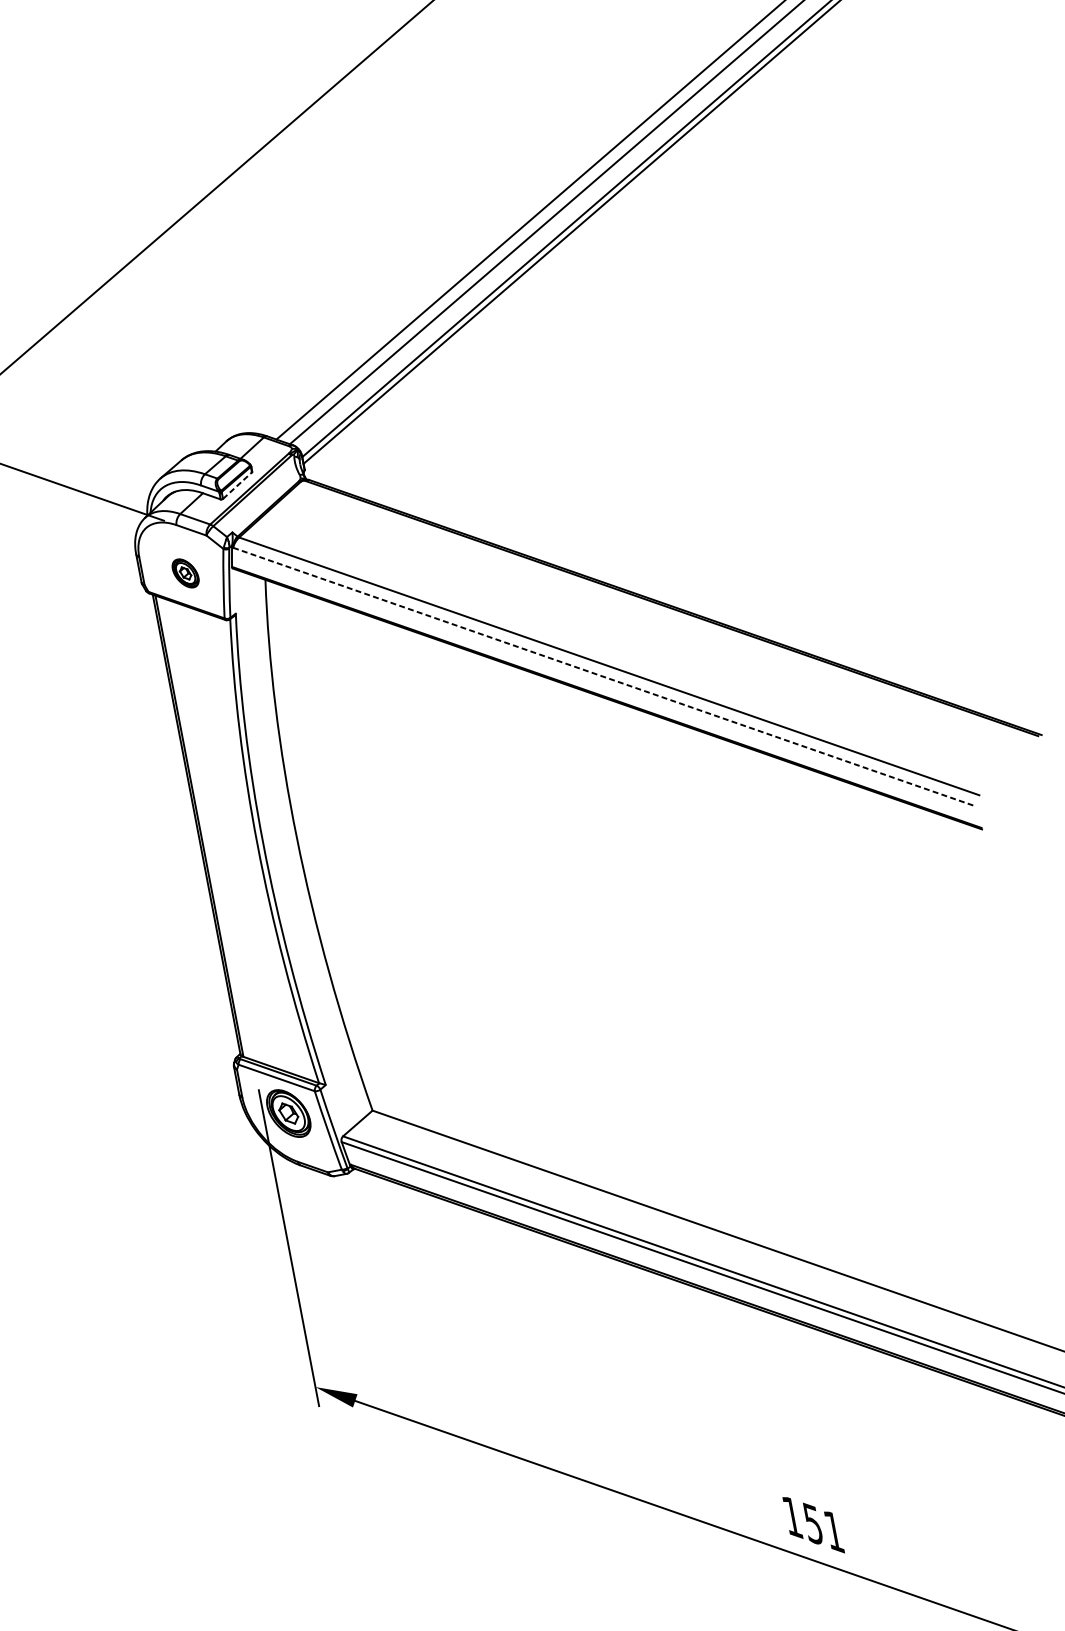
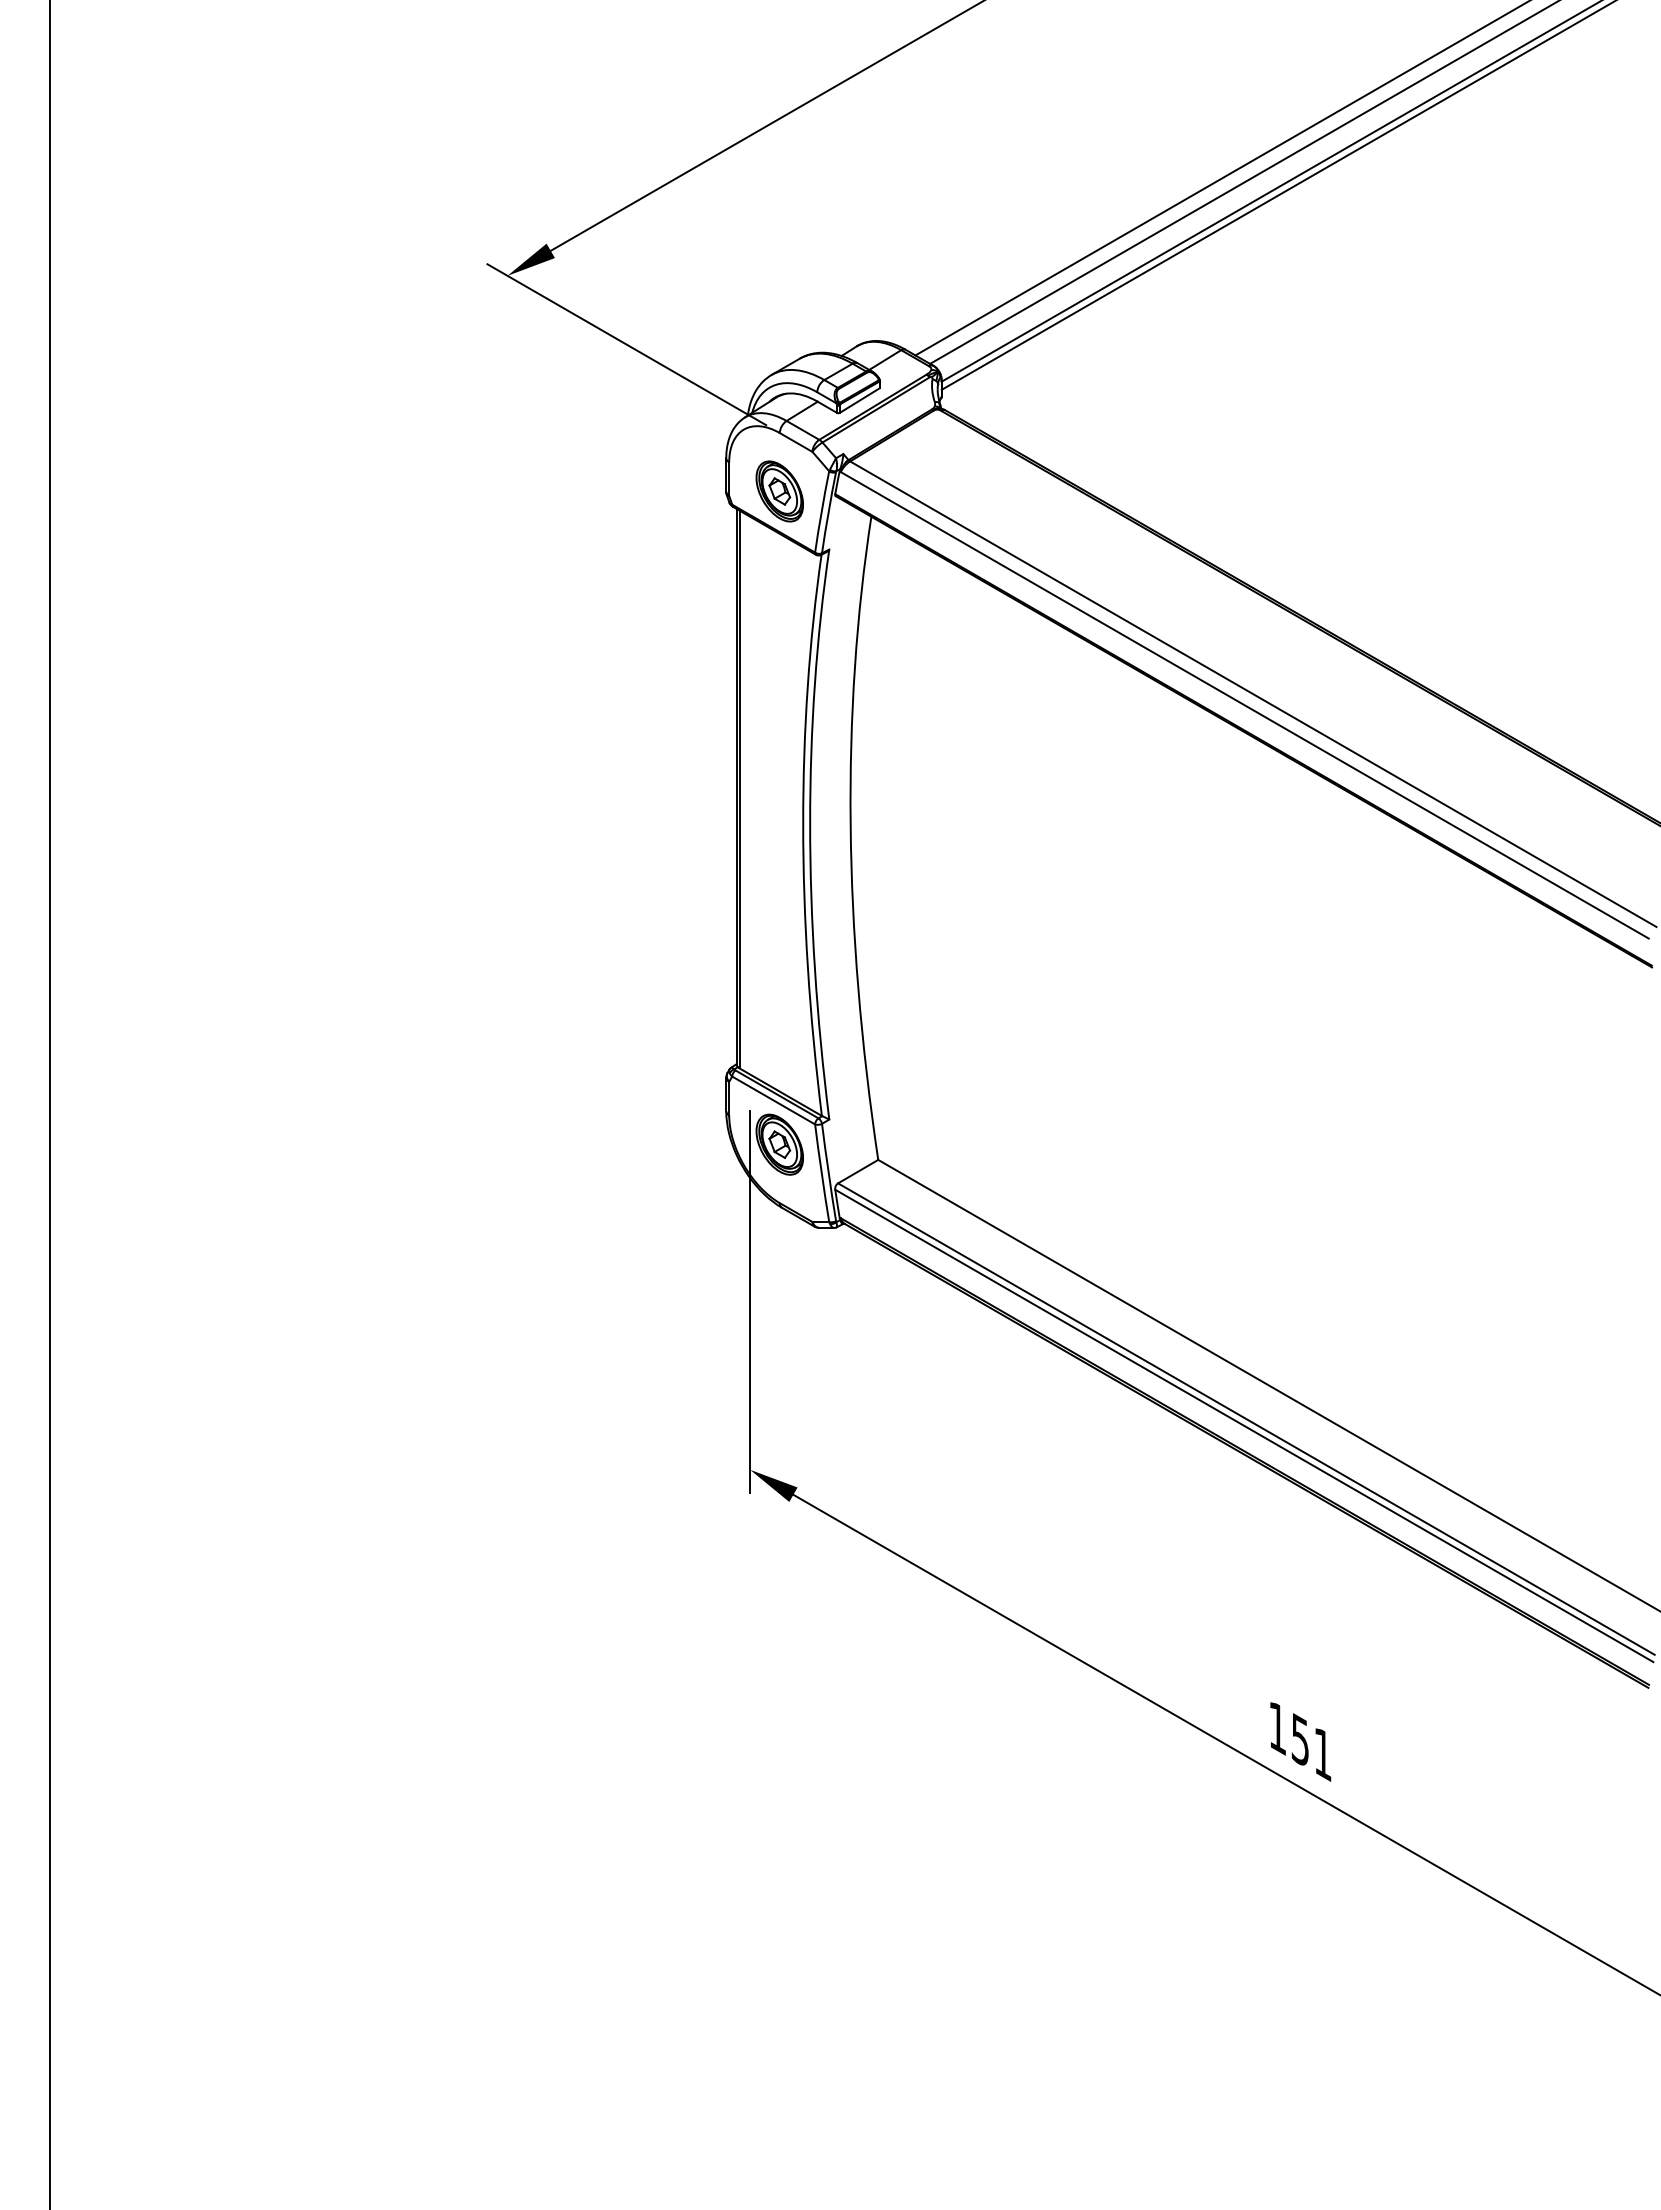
line: (238, 485) -> (860, 400), dashed -> solid
part: (185, 573) -> (779, 491), size x1.67
line: (604, 676) -> (1245, 705), dashed -> solid

